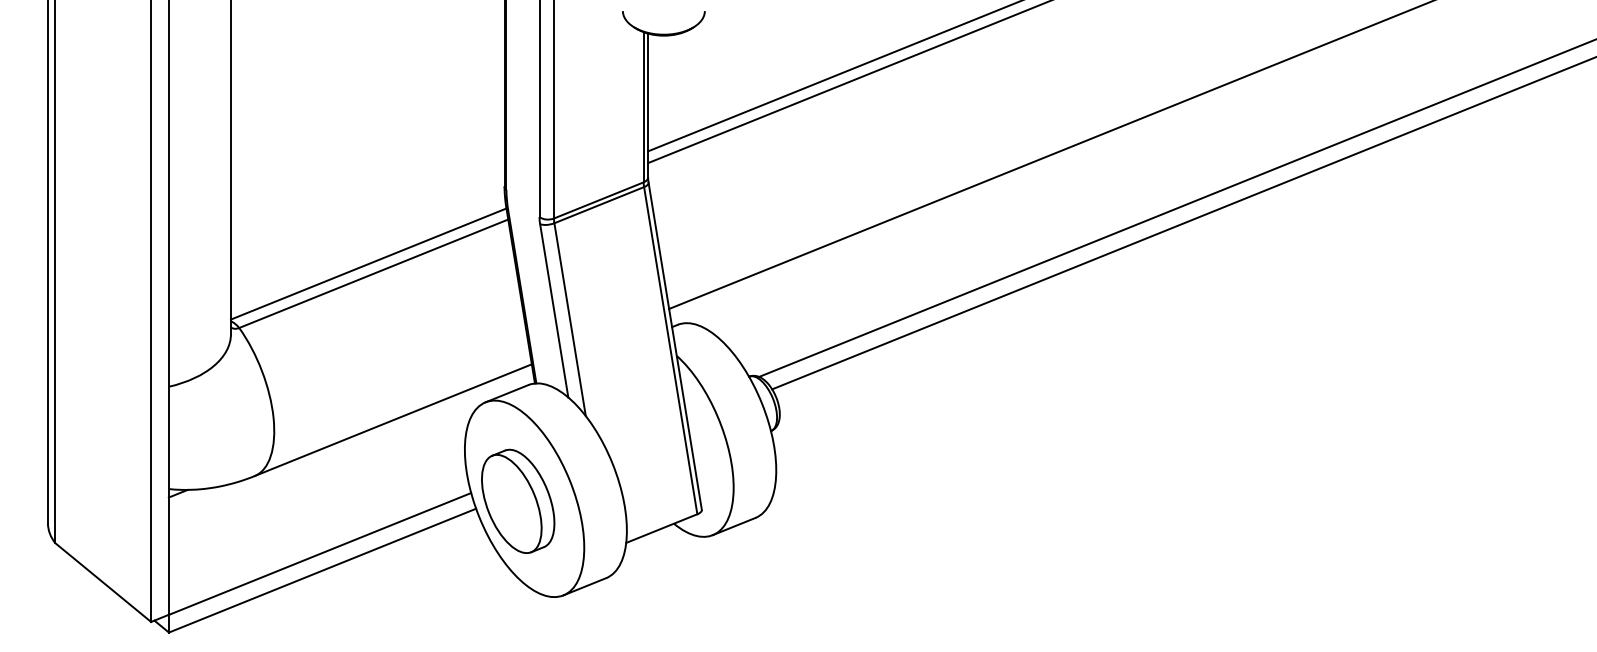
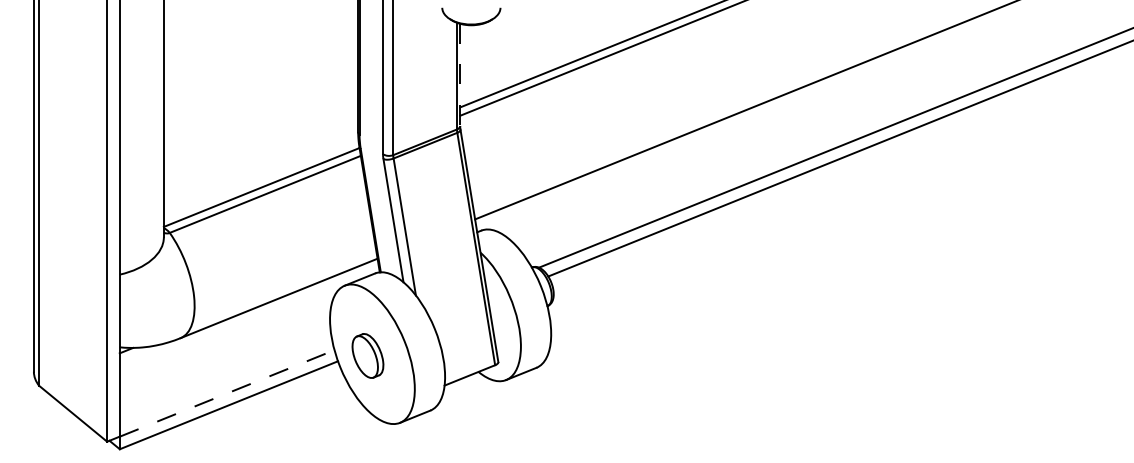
line: (648, 105) -> (460, 74), solid -> dashed
part: (518, 500) -> (368, 355), size x0.6
line: (320, 553) -> (227, 393), solid -> dashed

